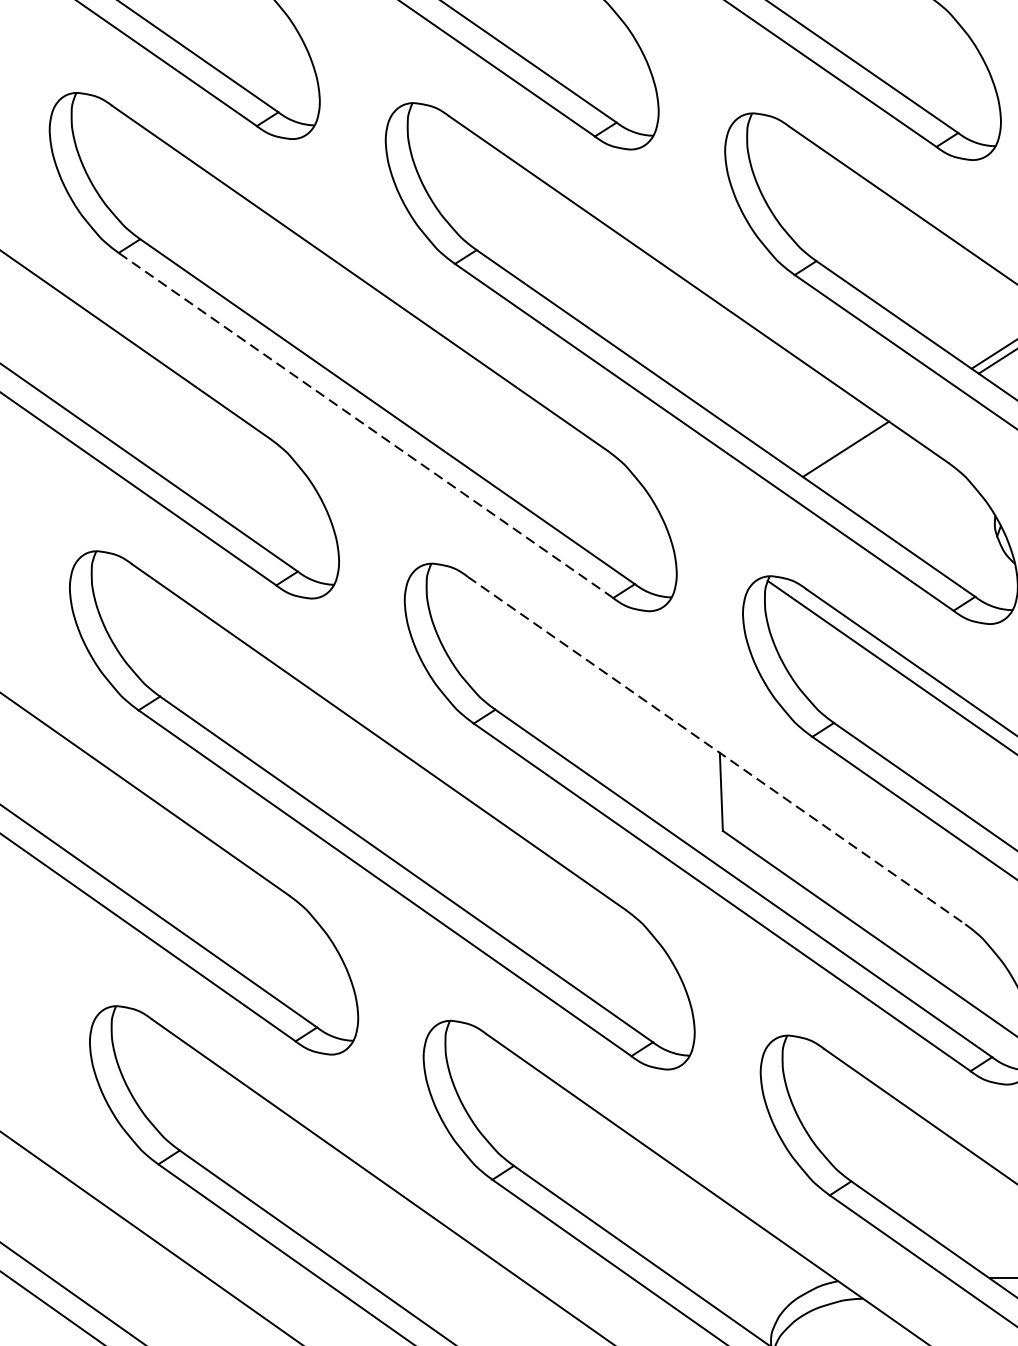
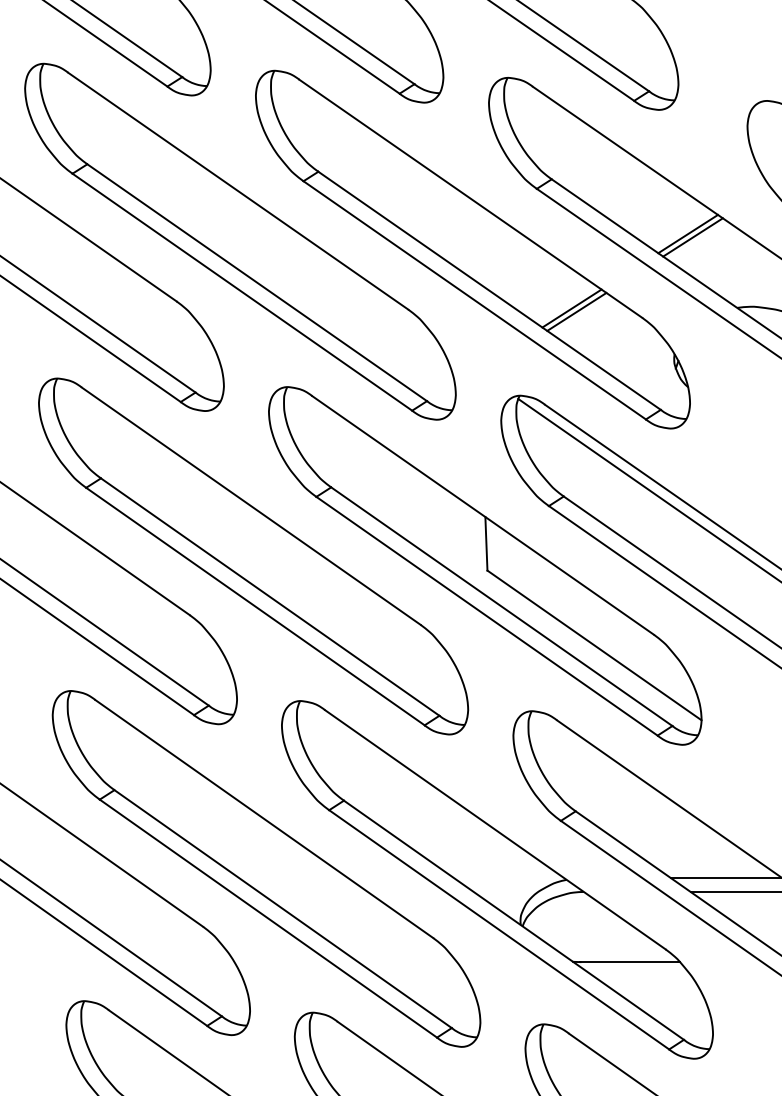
line: (364, 424) -> (241, 291), dashed -> solid
line: (852, 453) -> (576, 311), added
line: (717, 750) -> (483, 515), dashed -> solid

